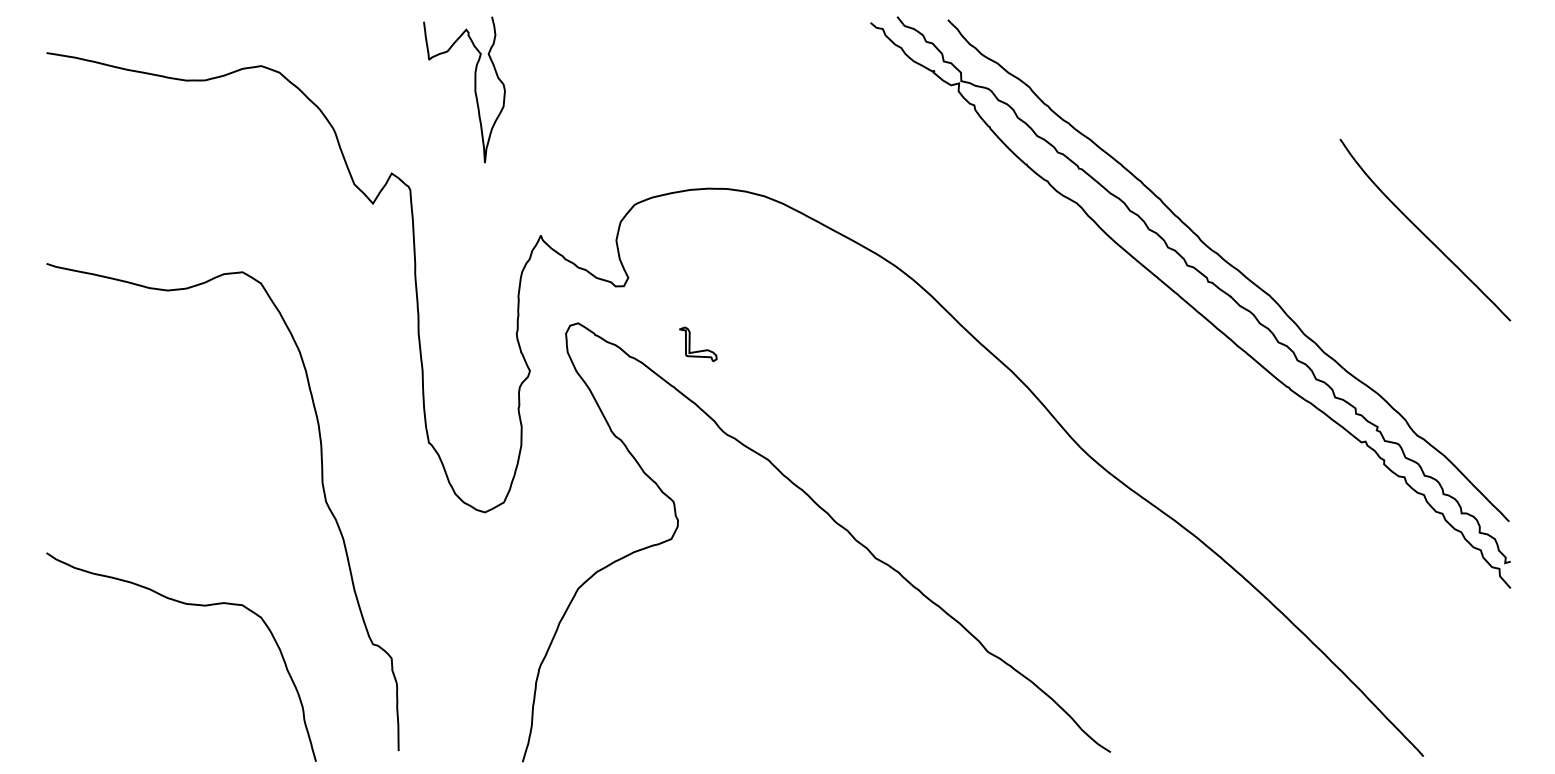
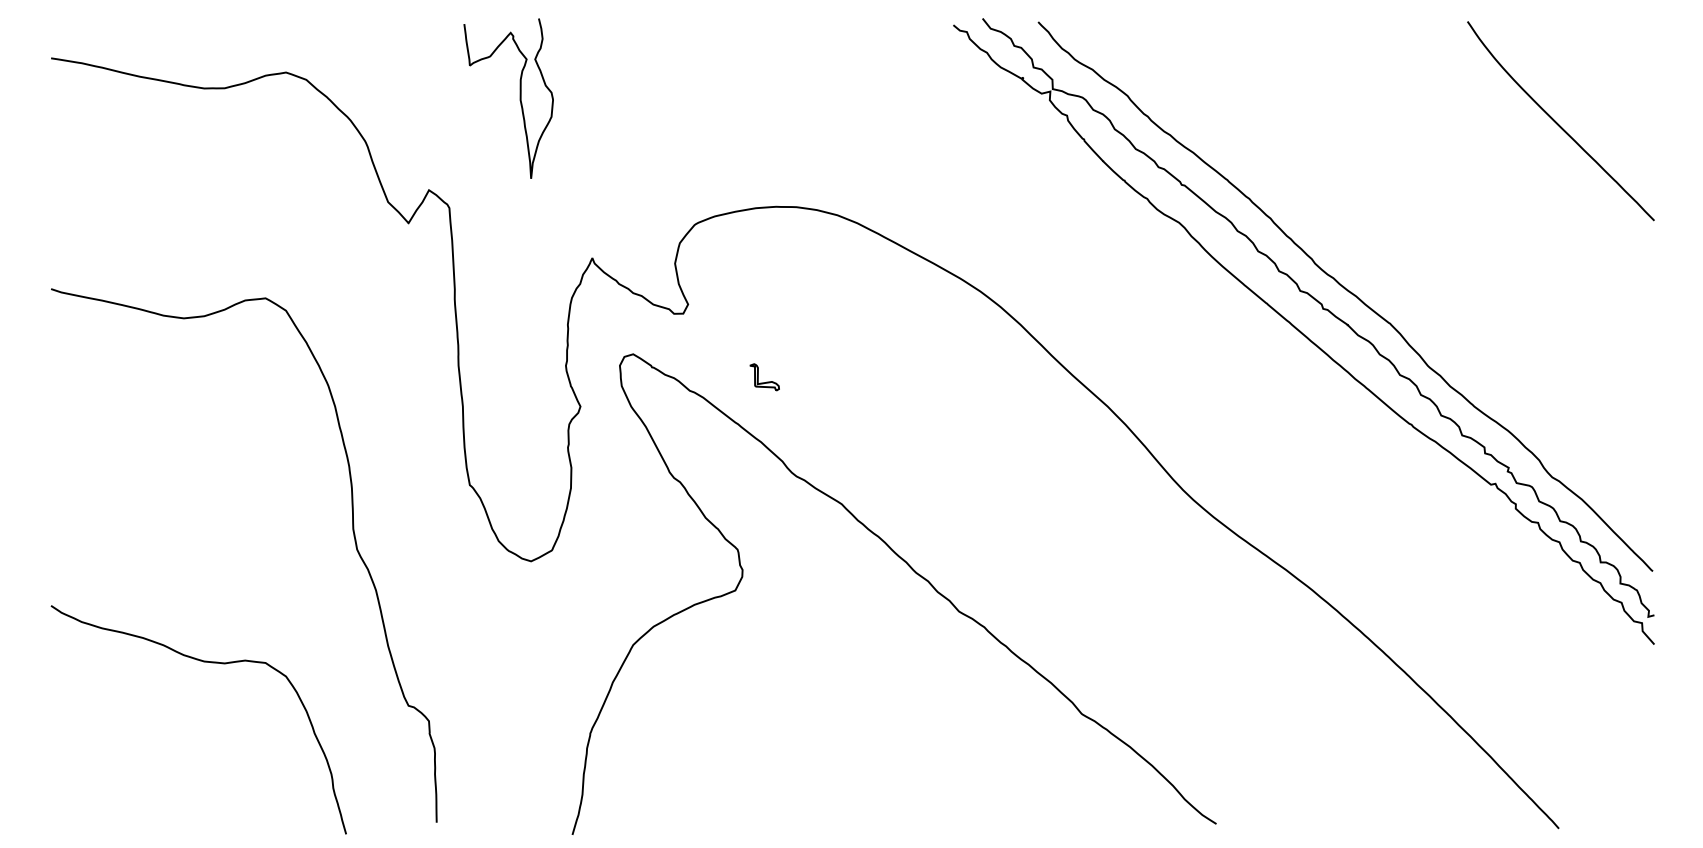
curve: (1423, 232) -> (1558, 123), moved
part: (698, 344) -> (764, 377), size x0.71

